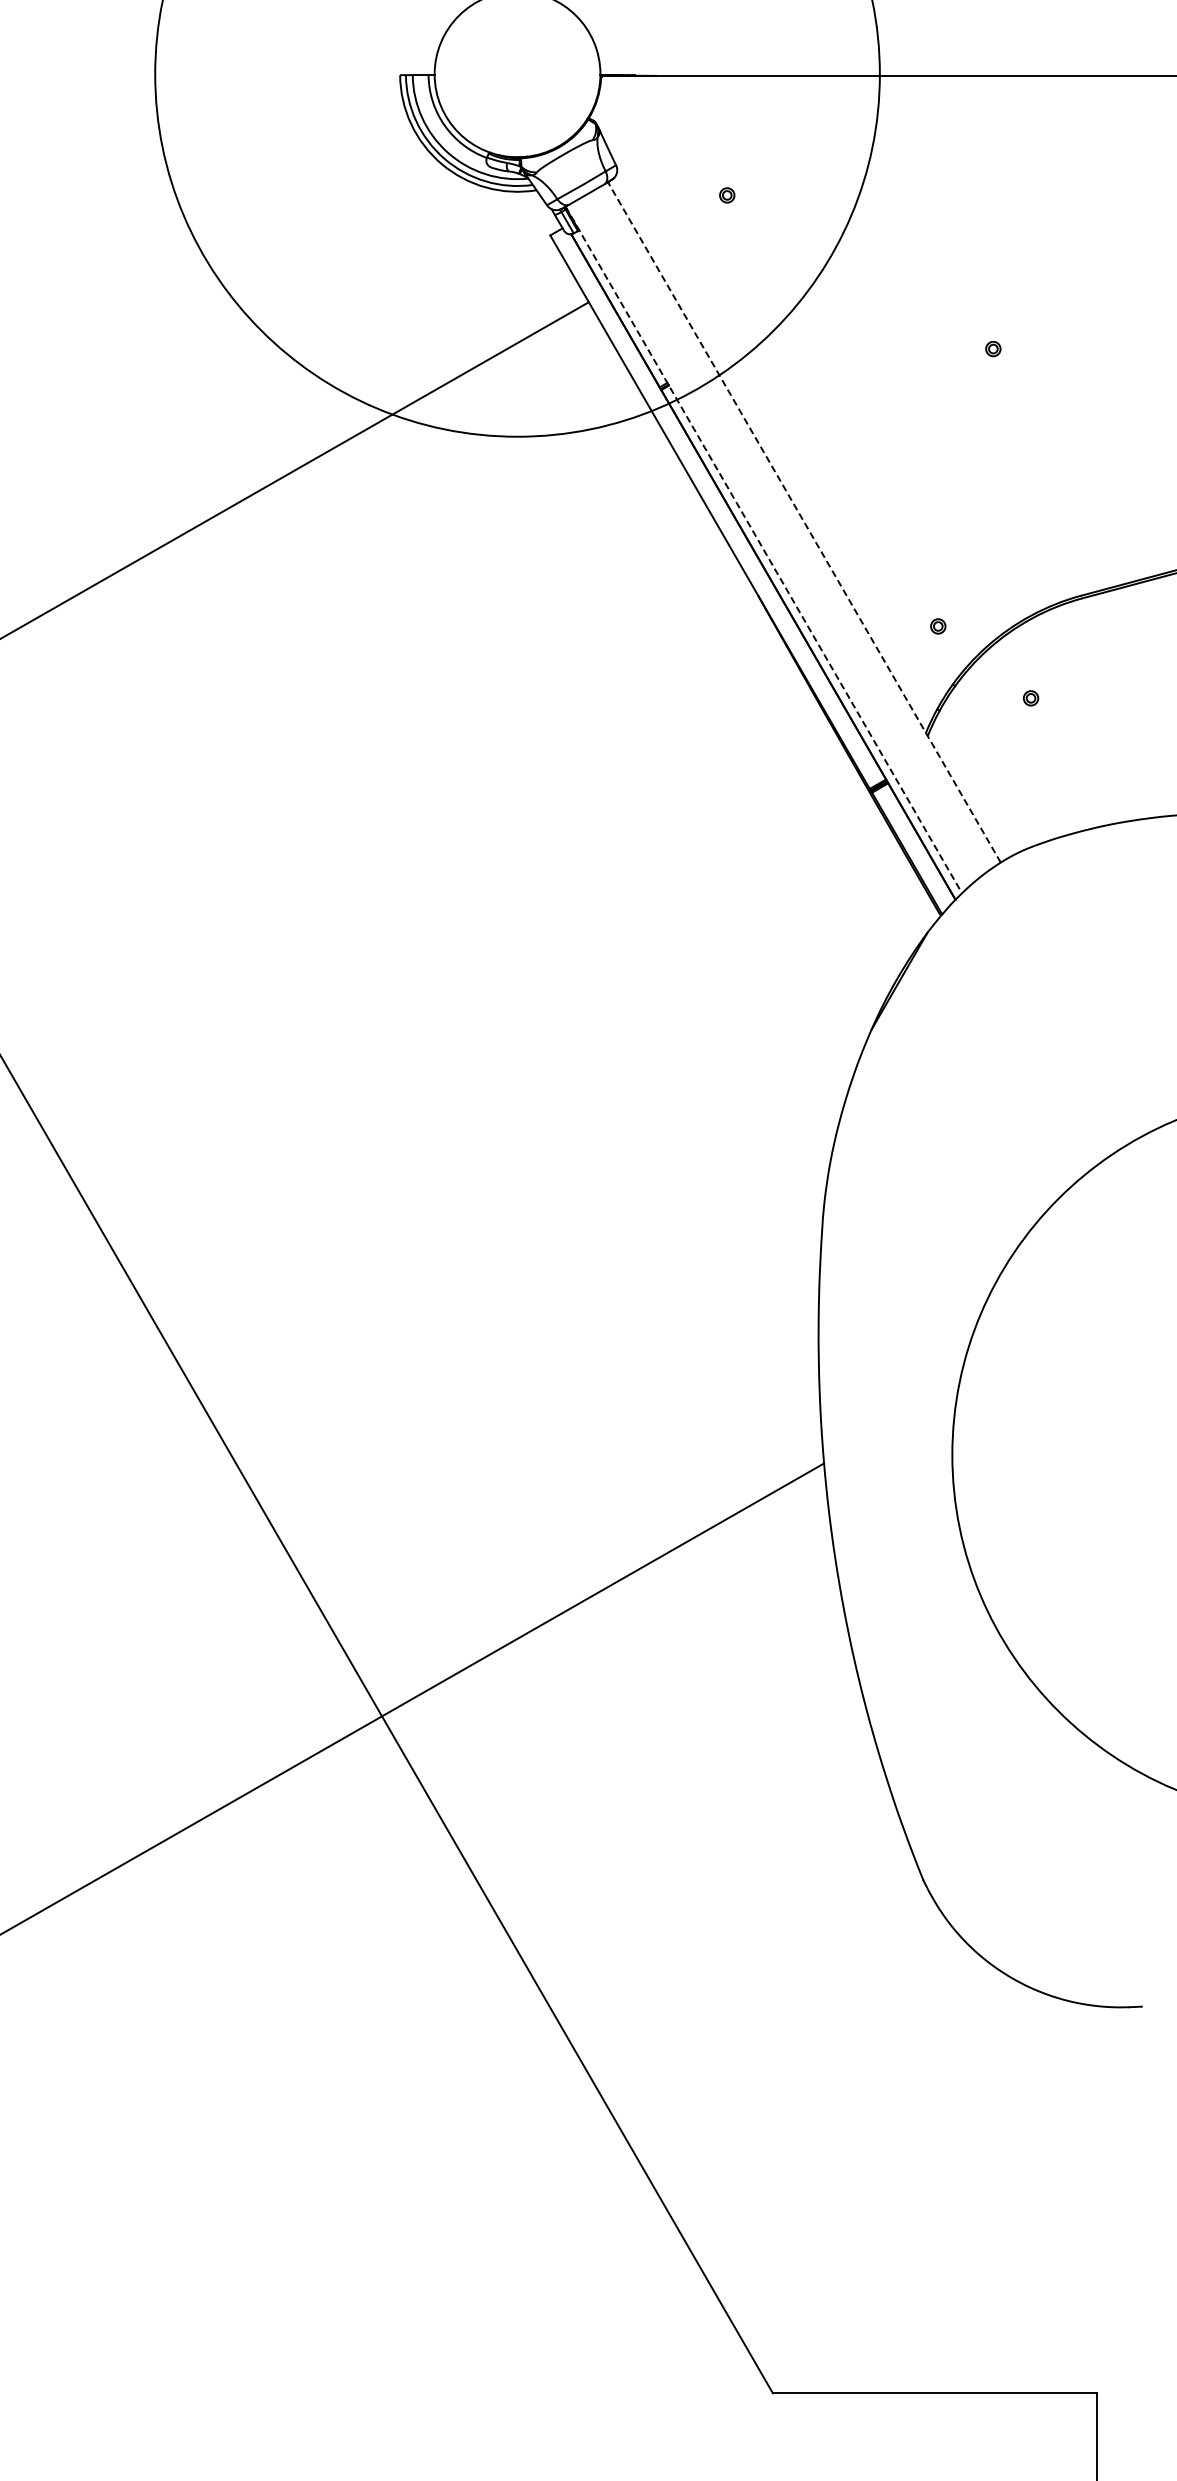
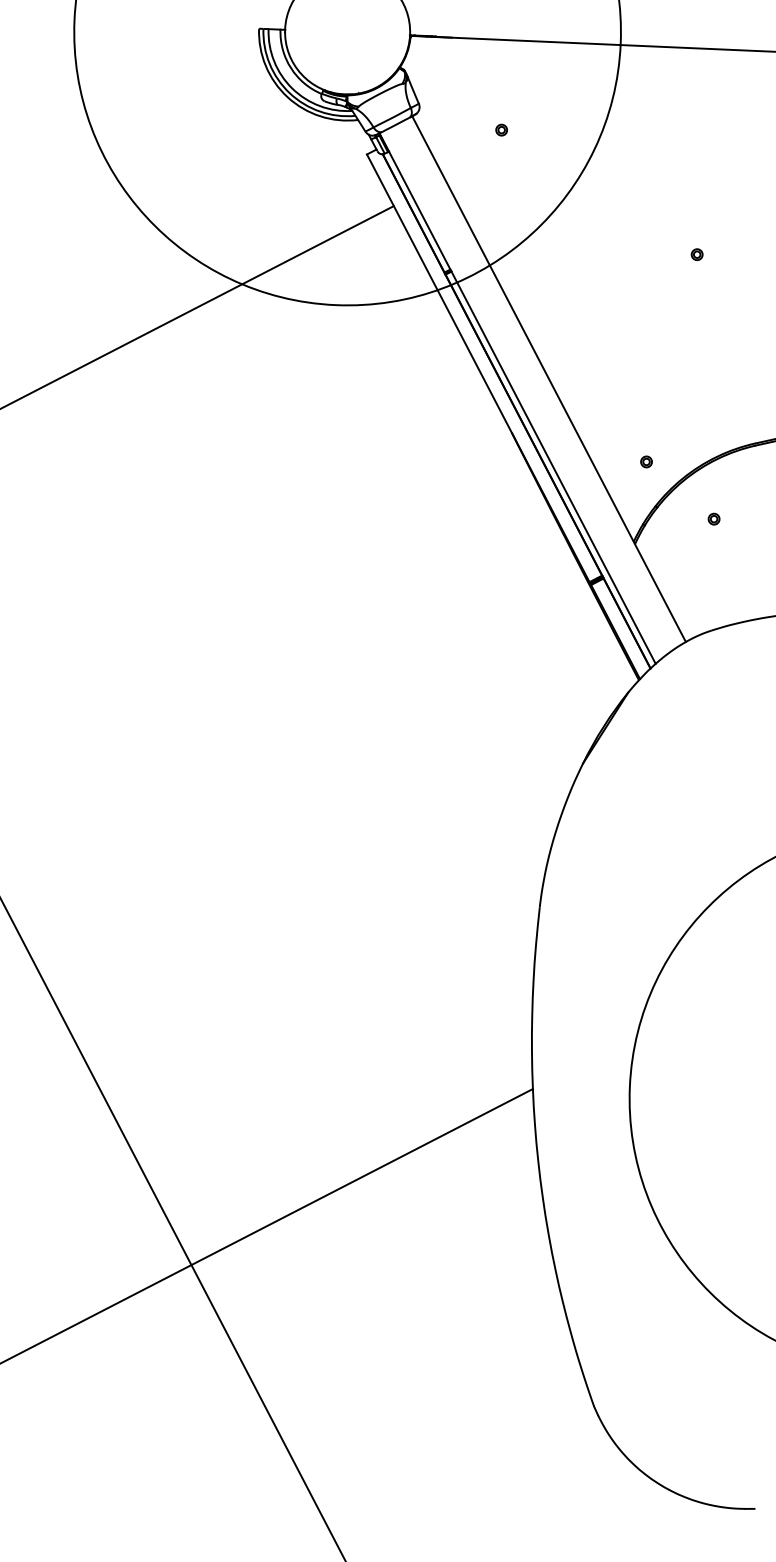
line: (804, 522) -> (549, 379), dashed -> solid
line: (764, 550) -> (518, 398), dashed -> solid

